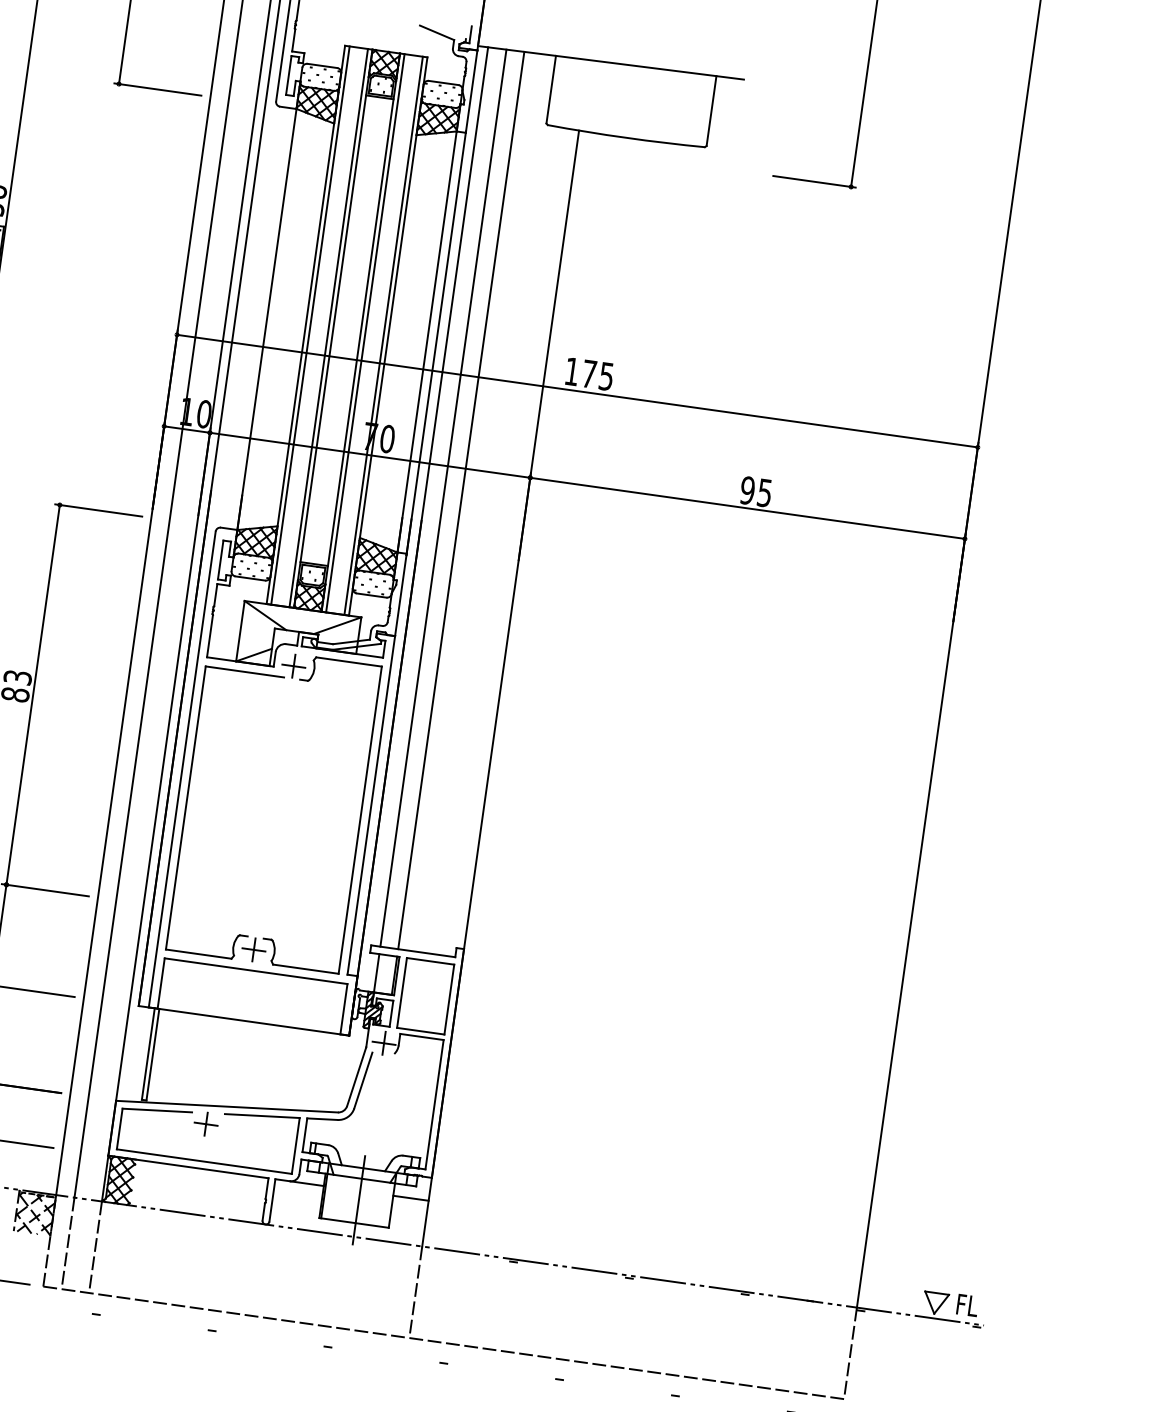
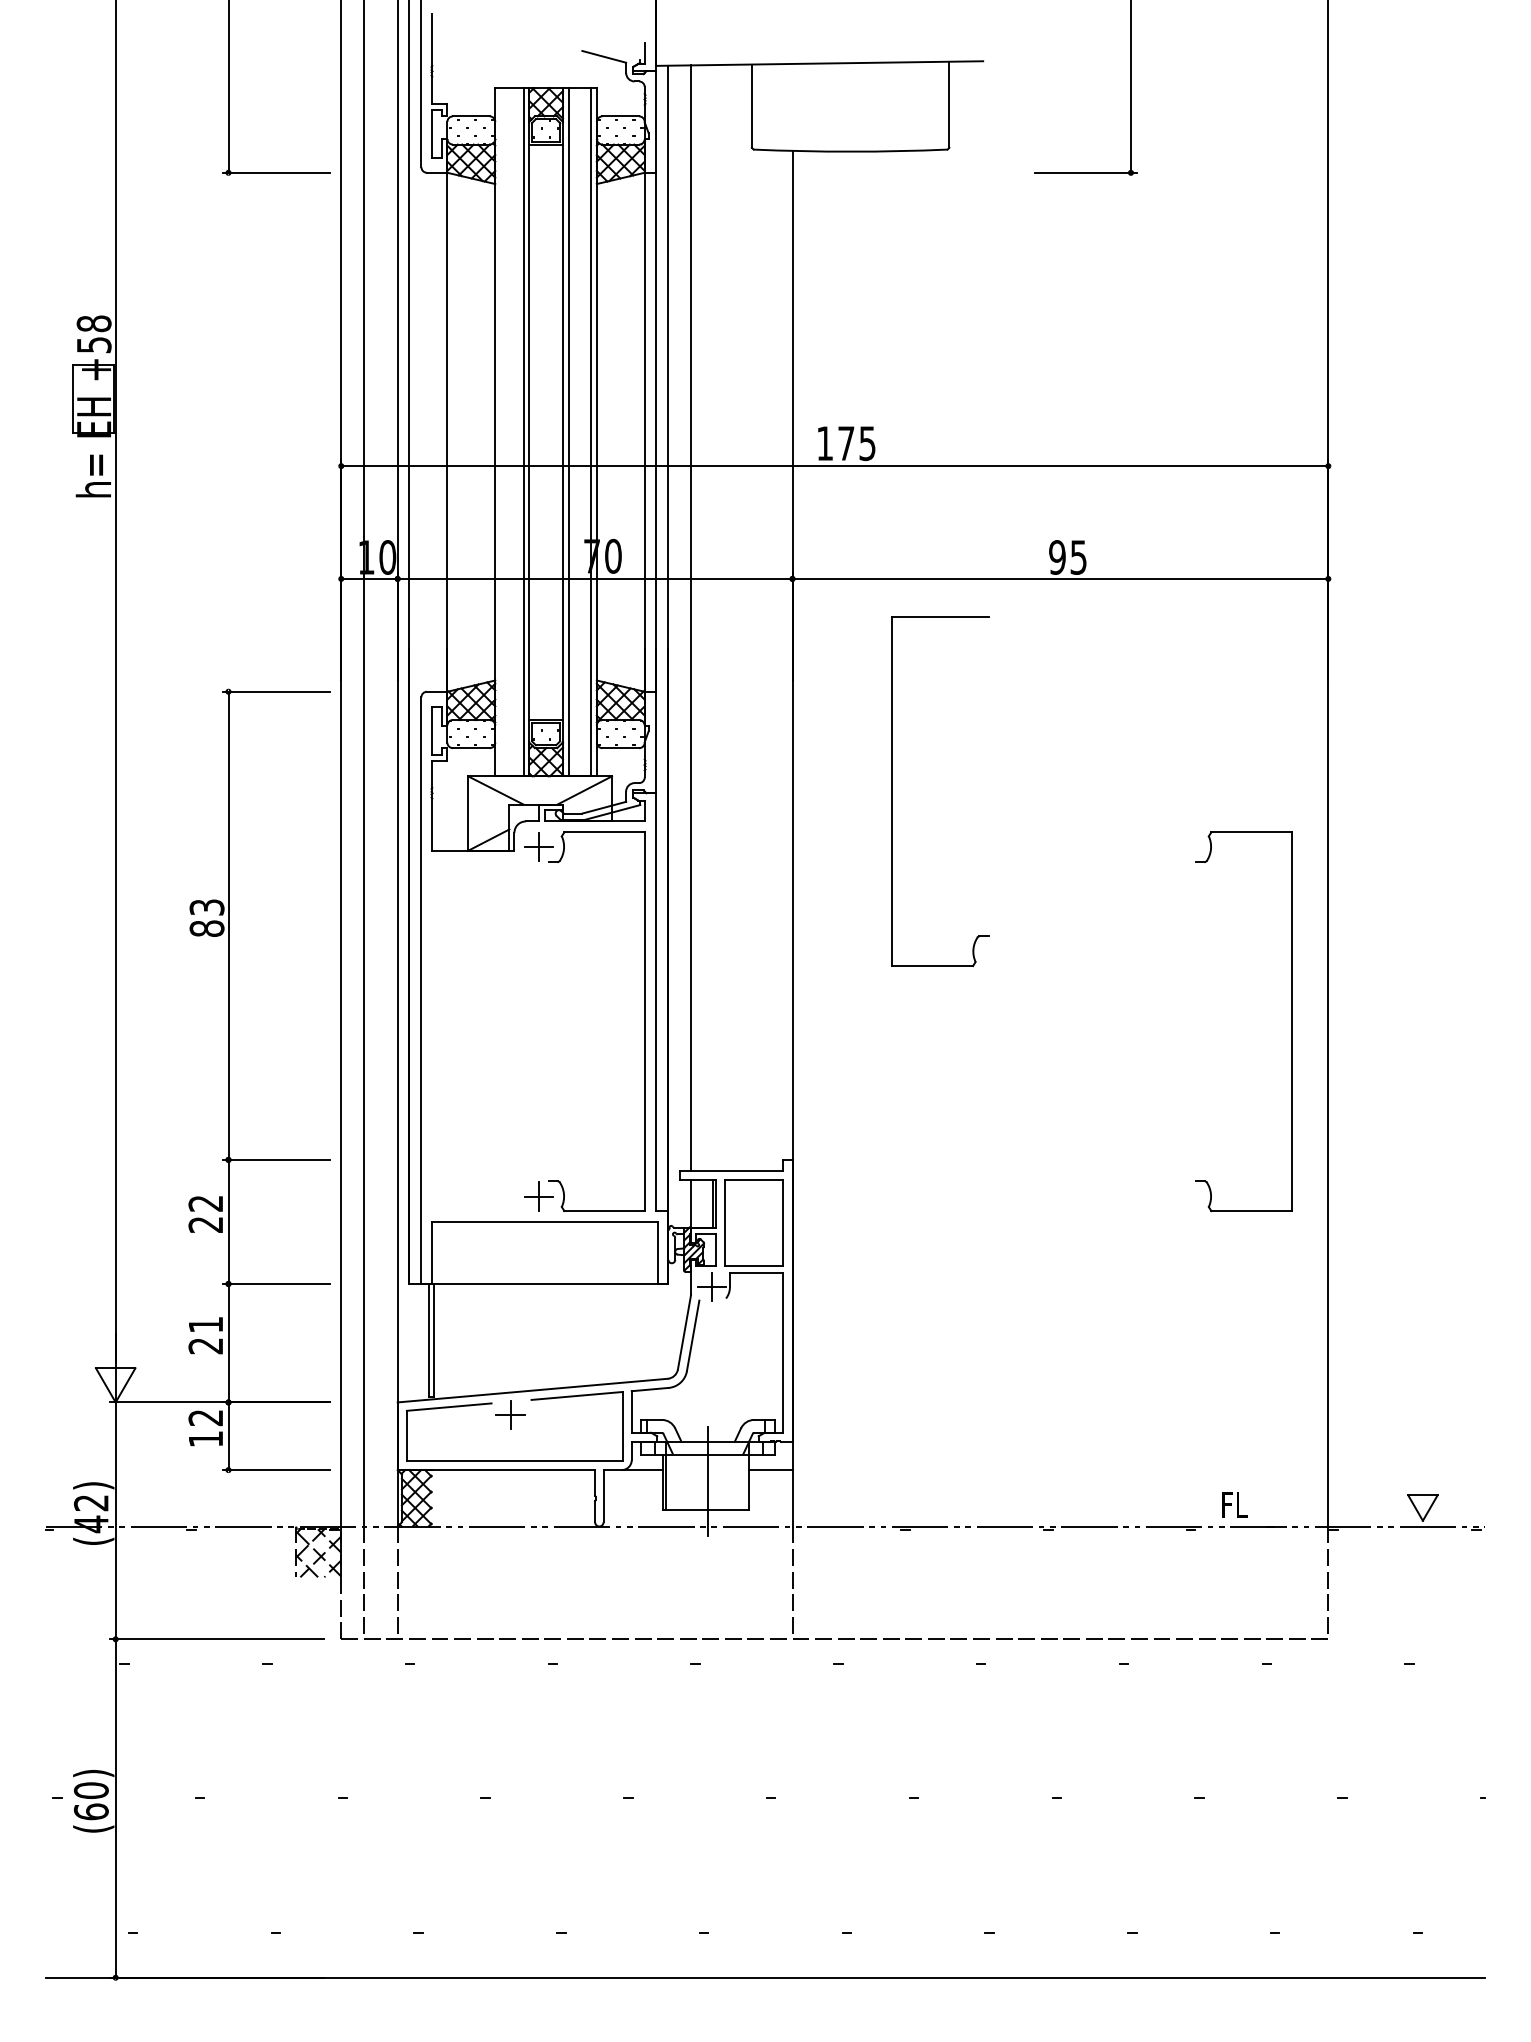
line: (310, 325) -> (500, 432), removed
line: (461, 500) -> (713, 618), removed
part: (186, 807) -> (892, 791), moved
part: (884, 893) -> (1291, 1021), added
text: (967, 1304) -> (1234, 1504), moved

